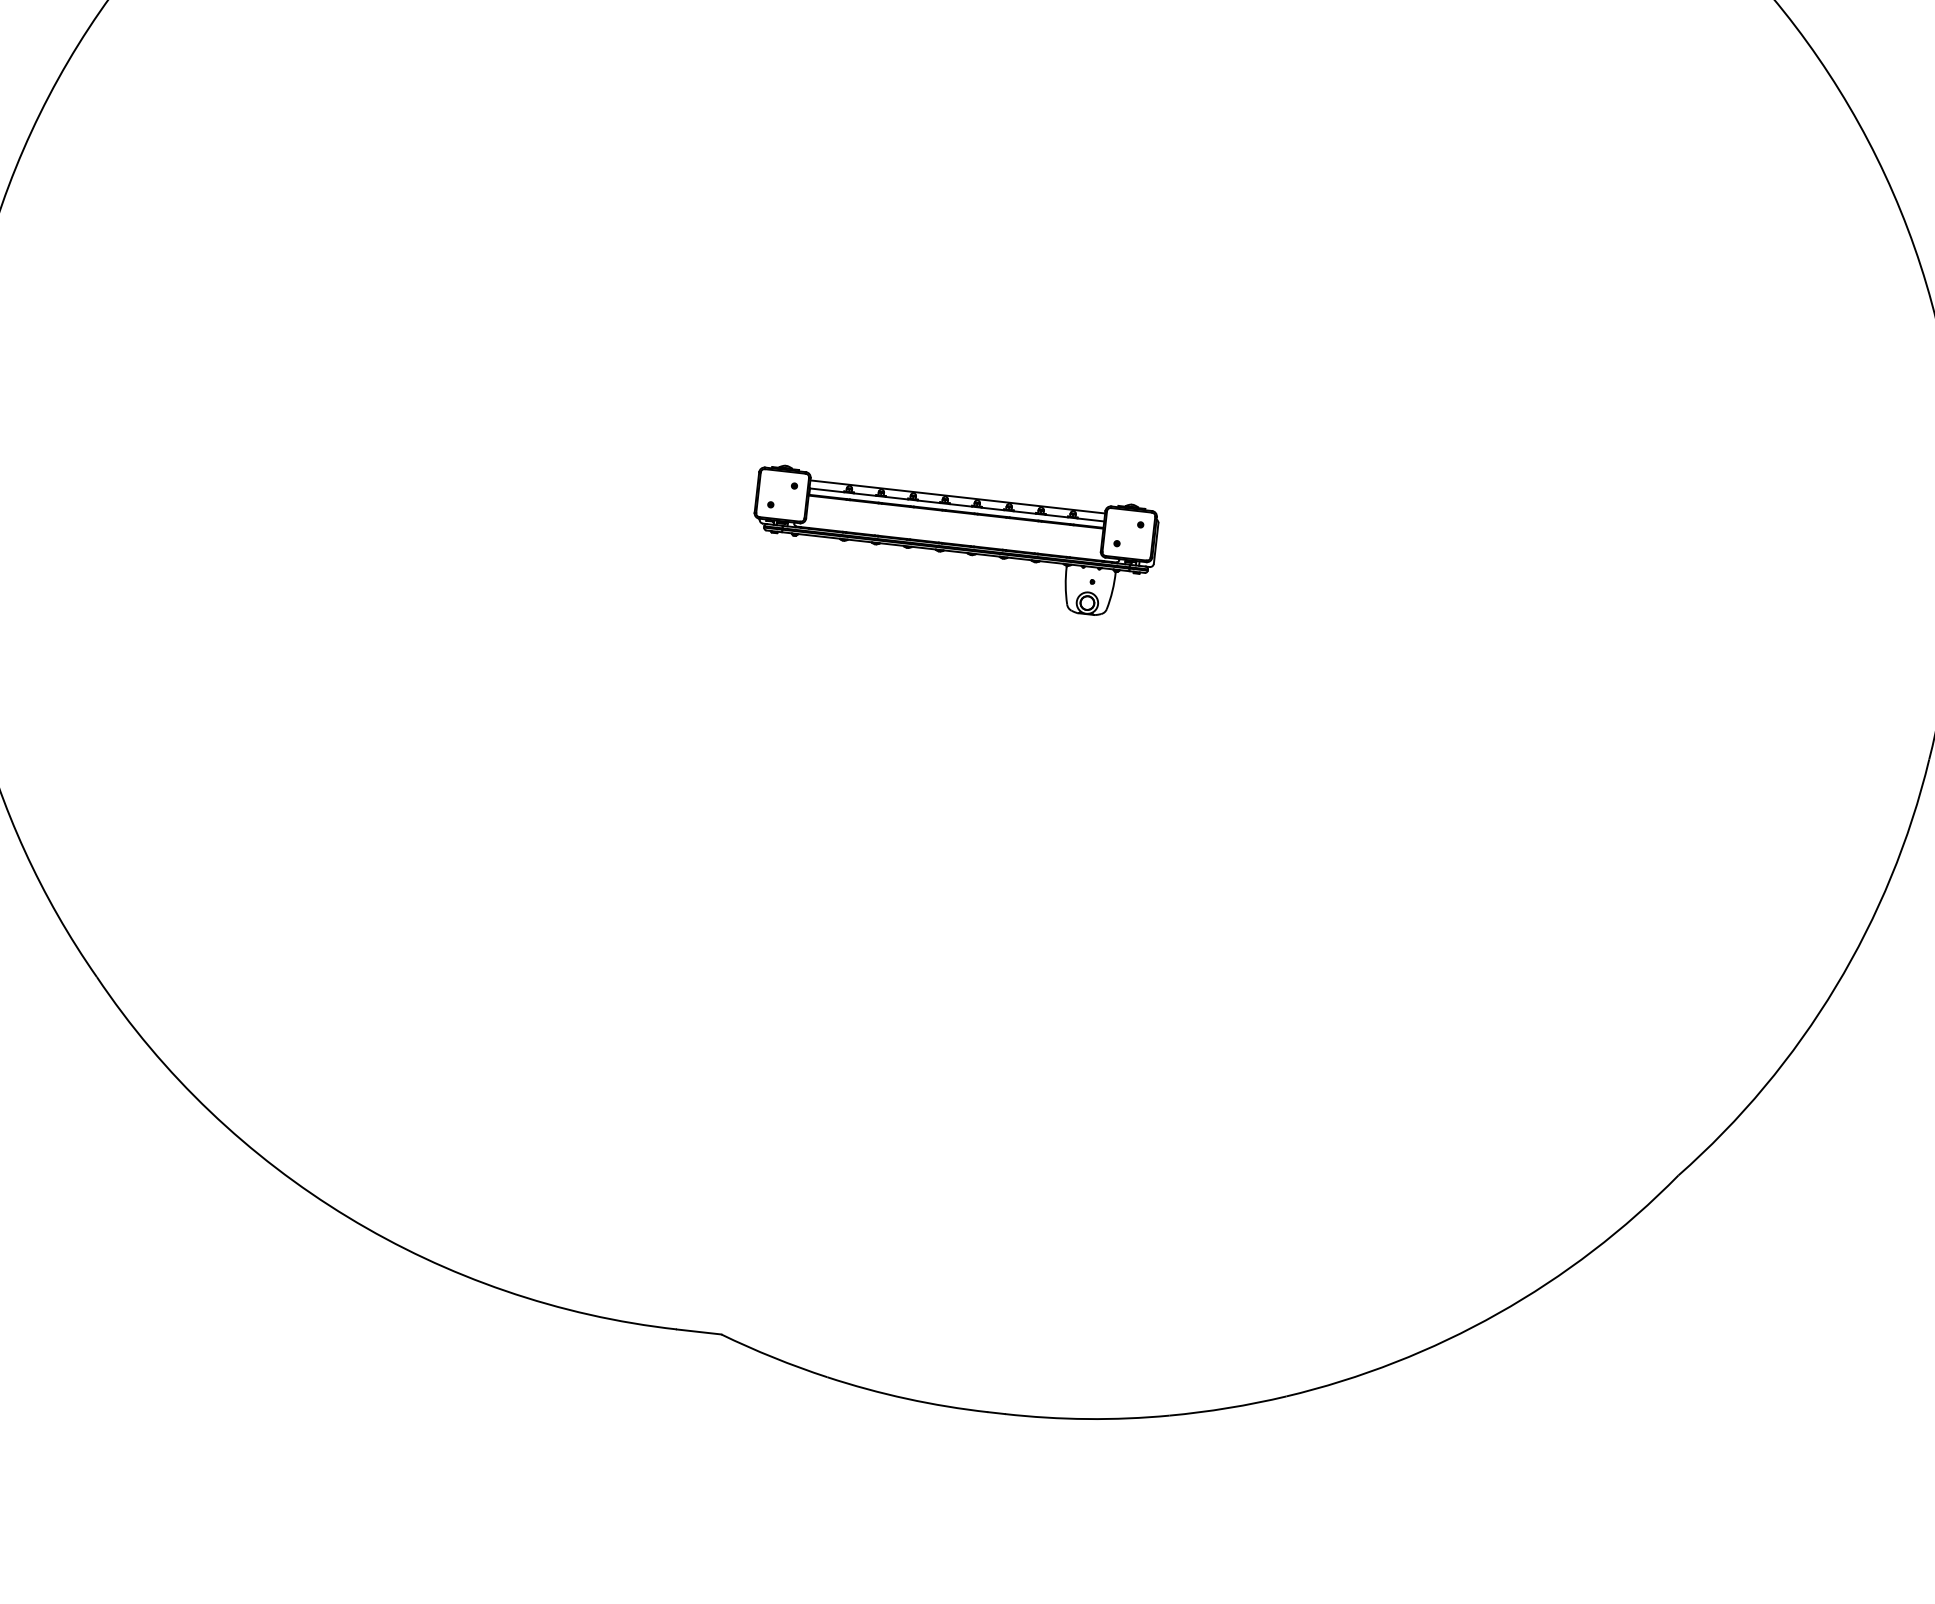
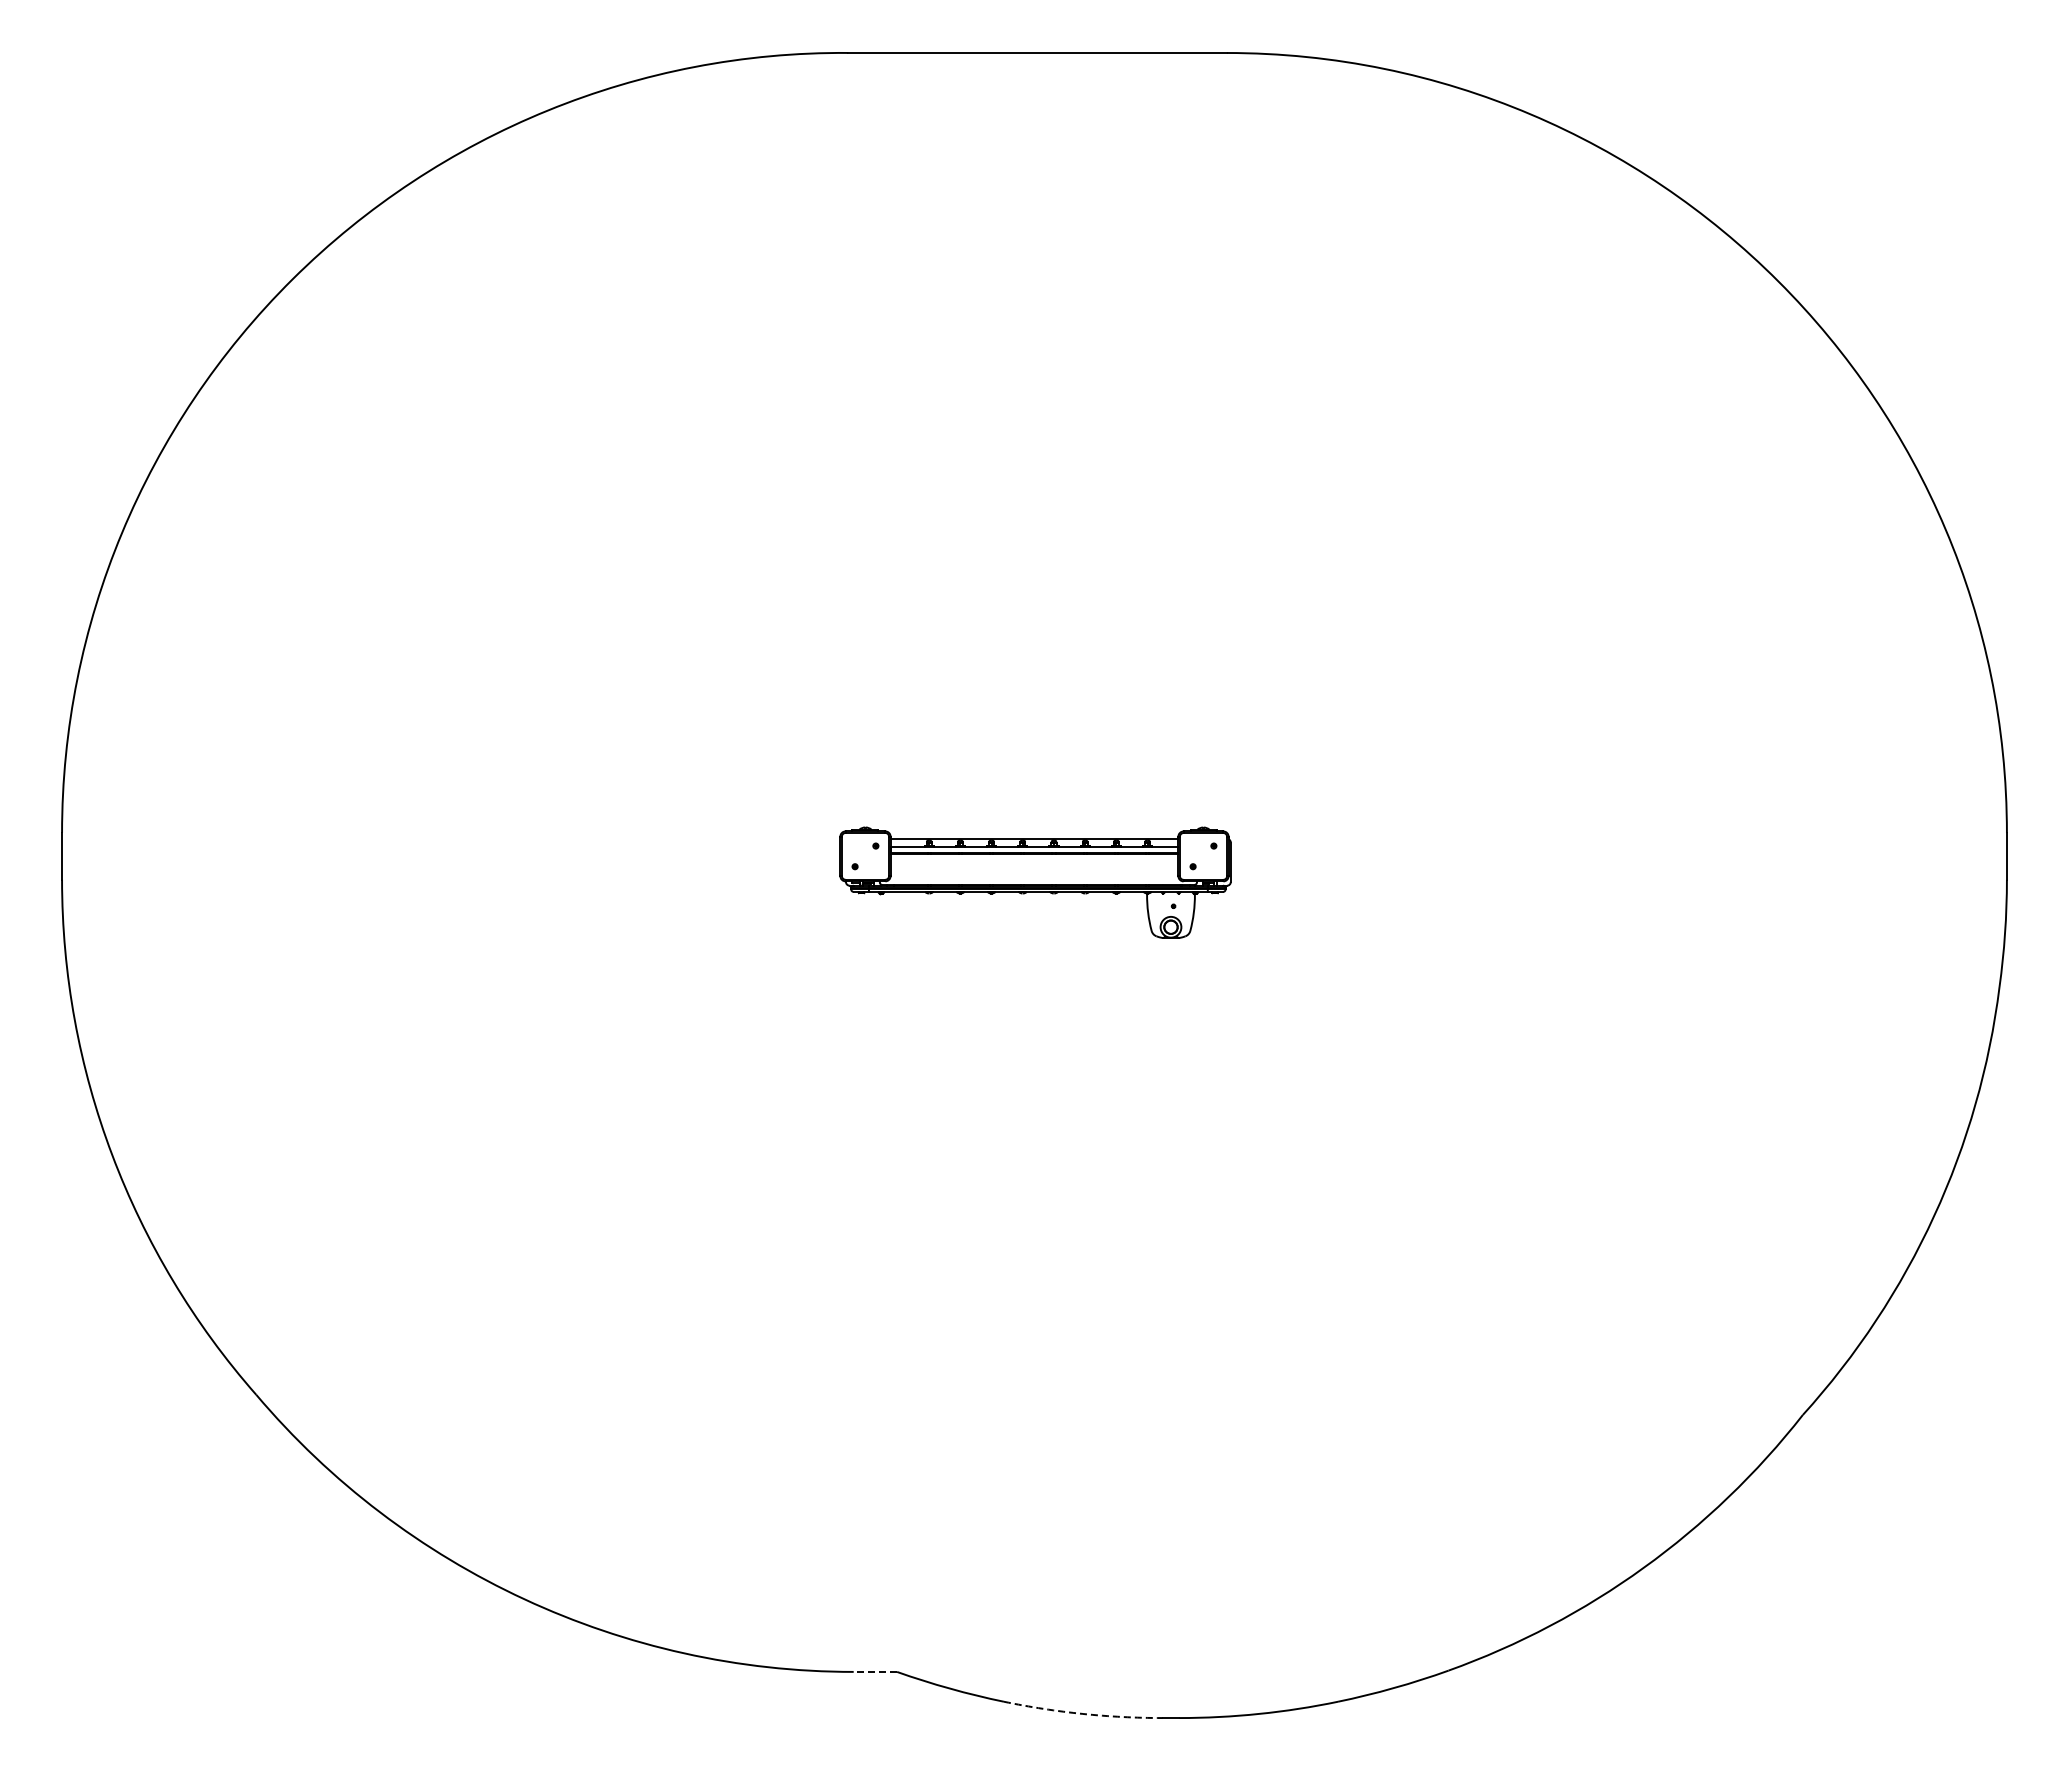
line: (699, 1331) -> (875, 1671), solid -> dashed
arc: (906, 1398) -> (1082, 1713), solid -> dashed

